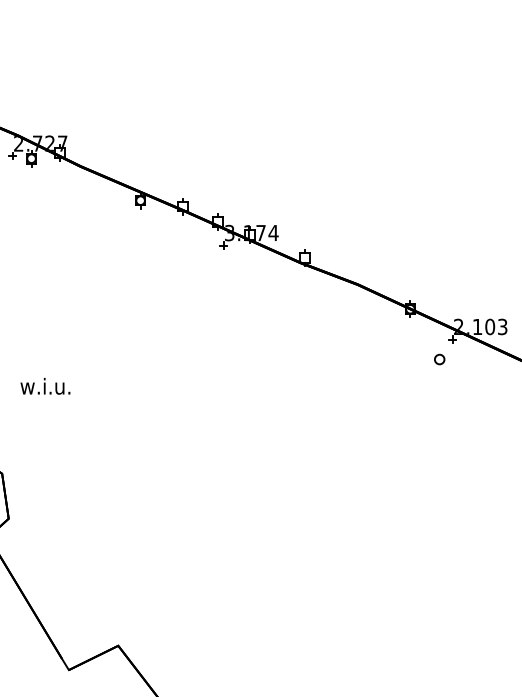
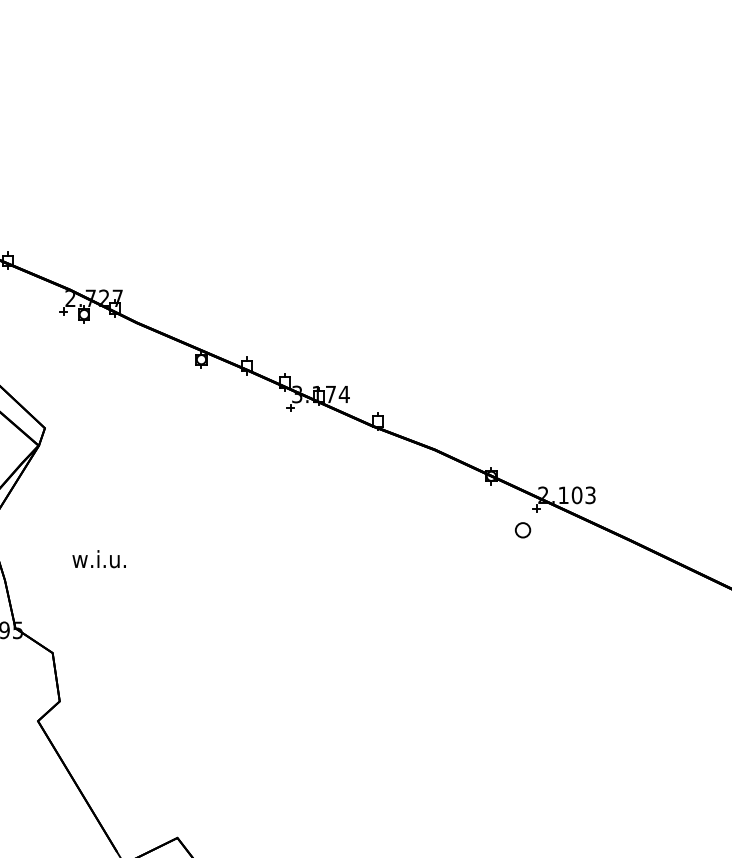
part: (439, 359) -> (522, 530), size x1.4

